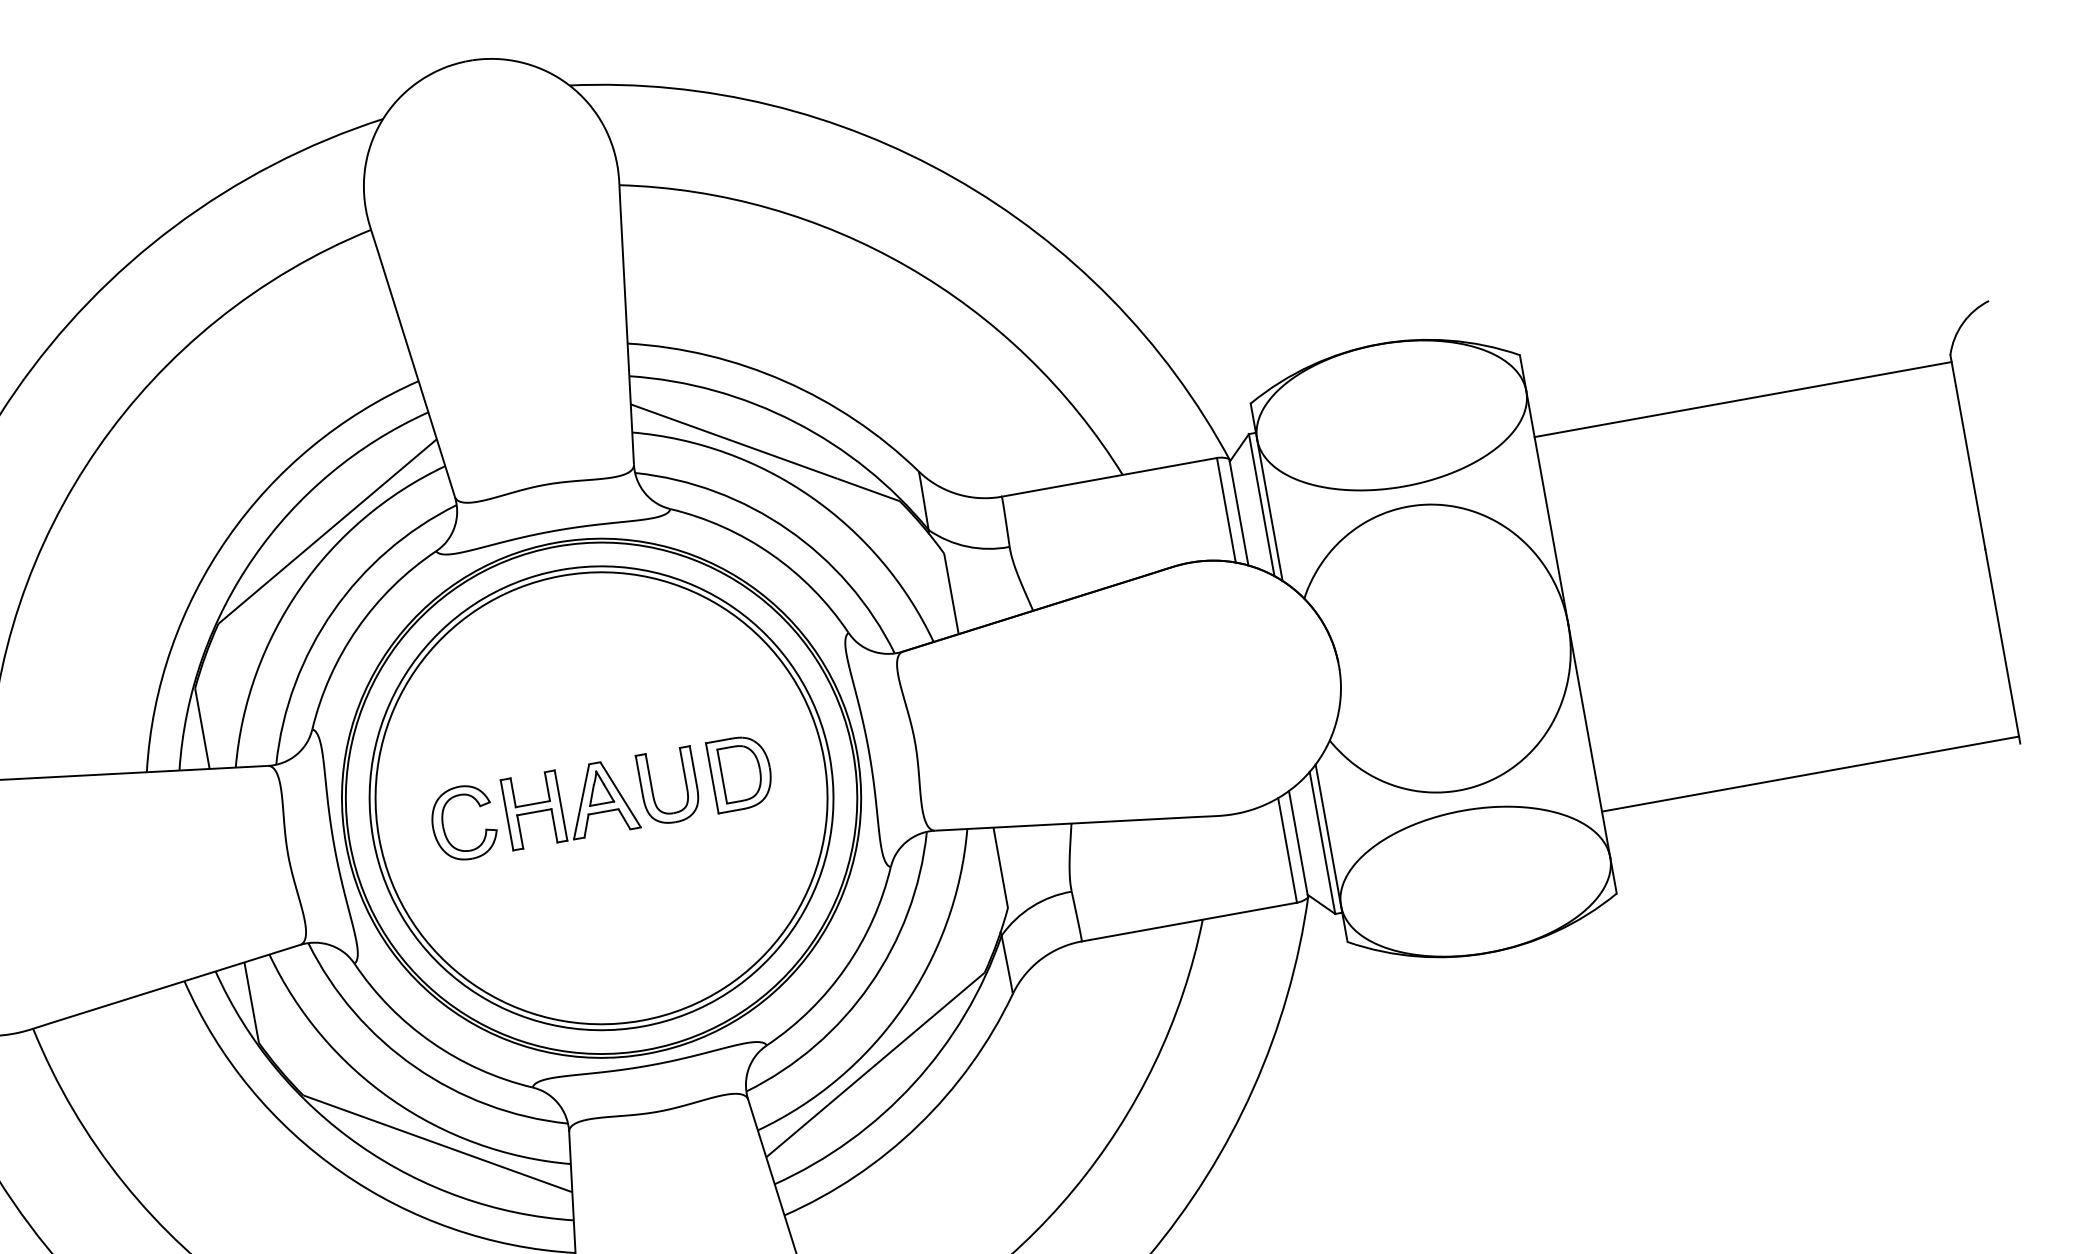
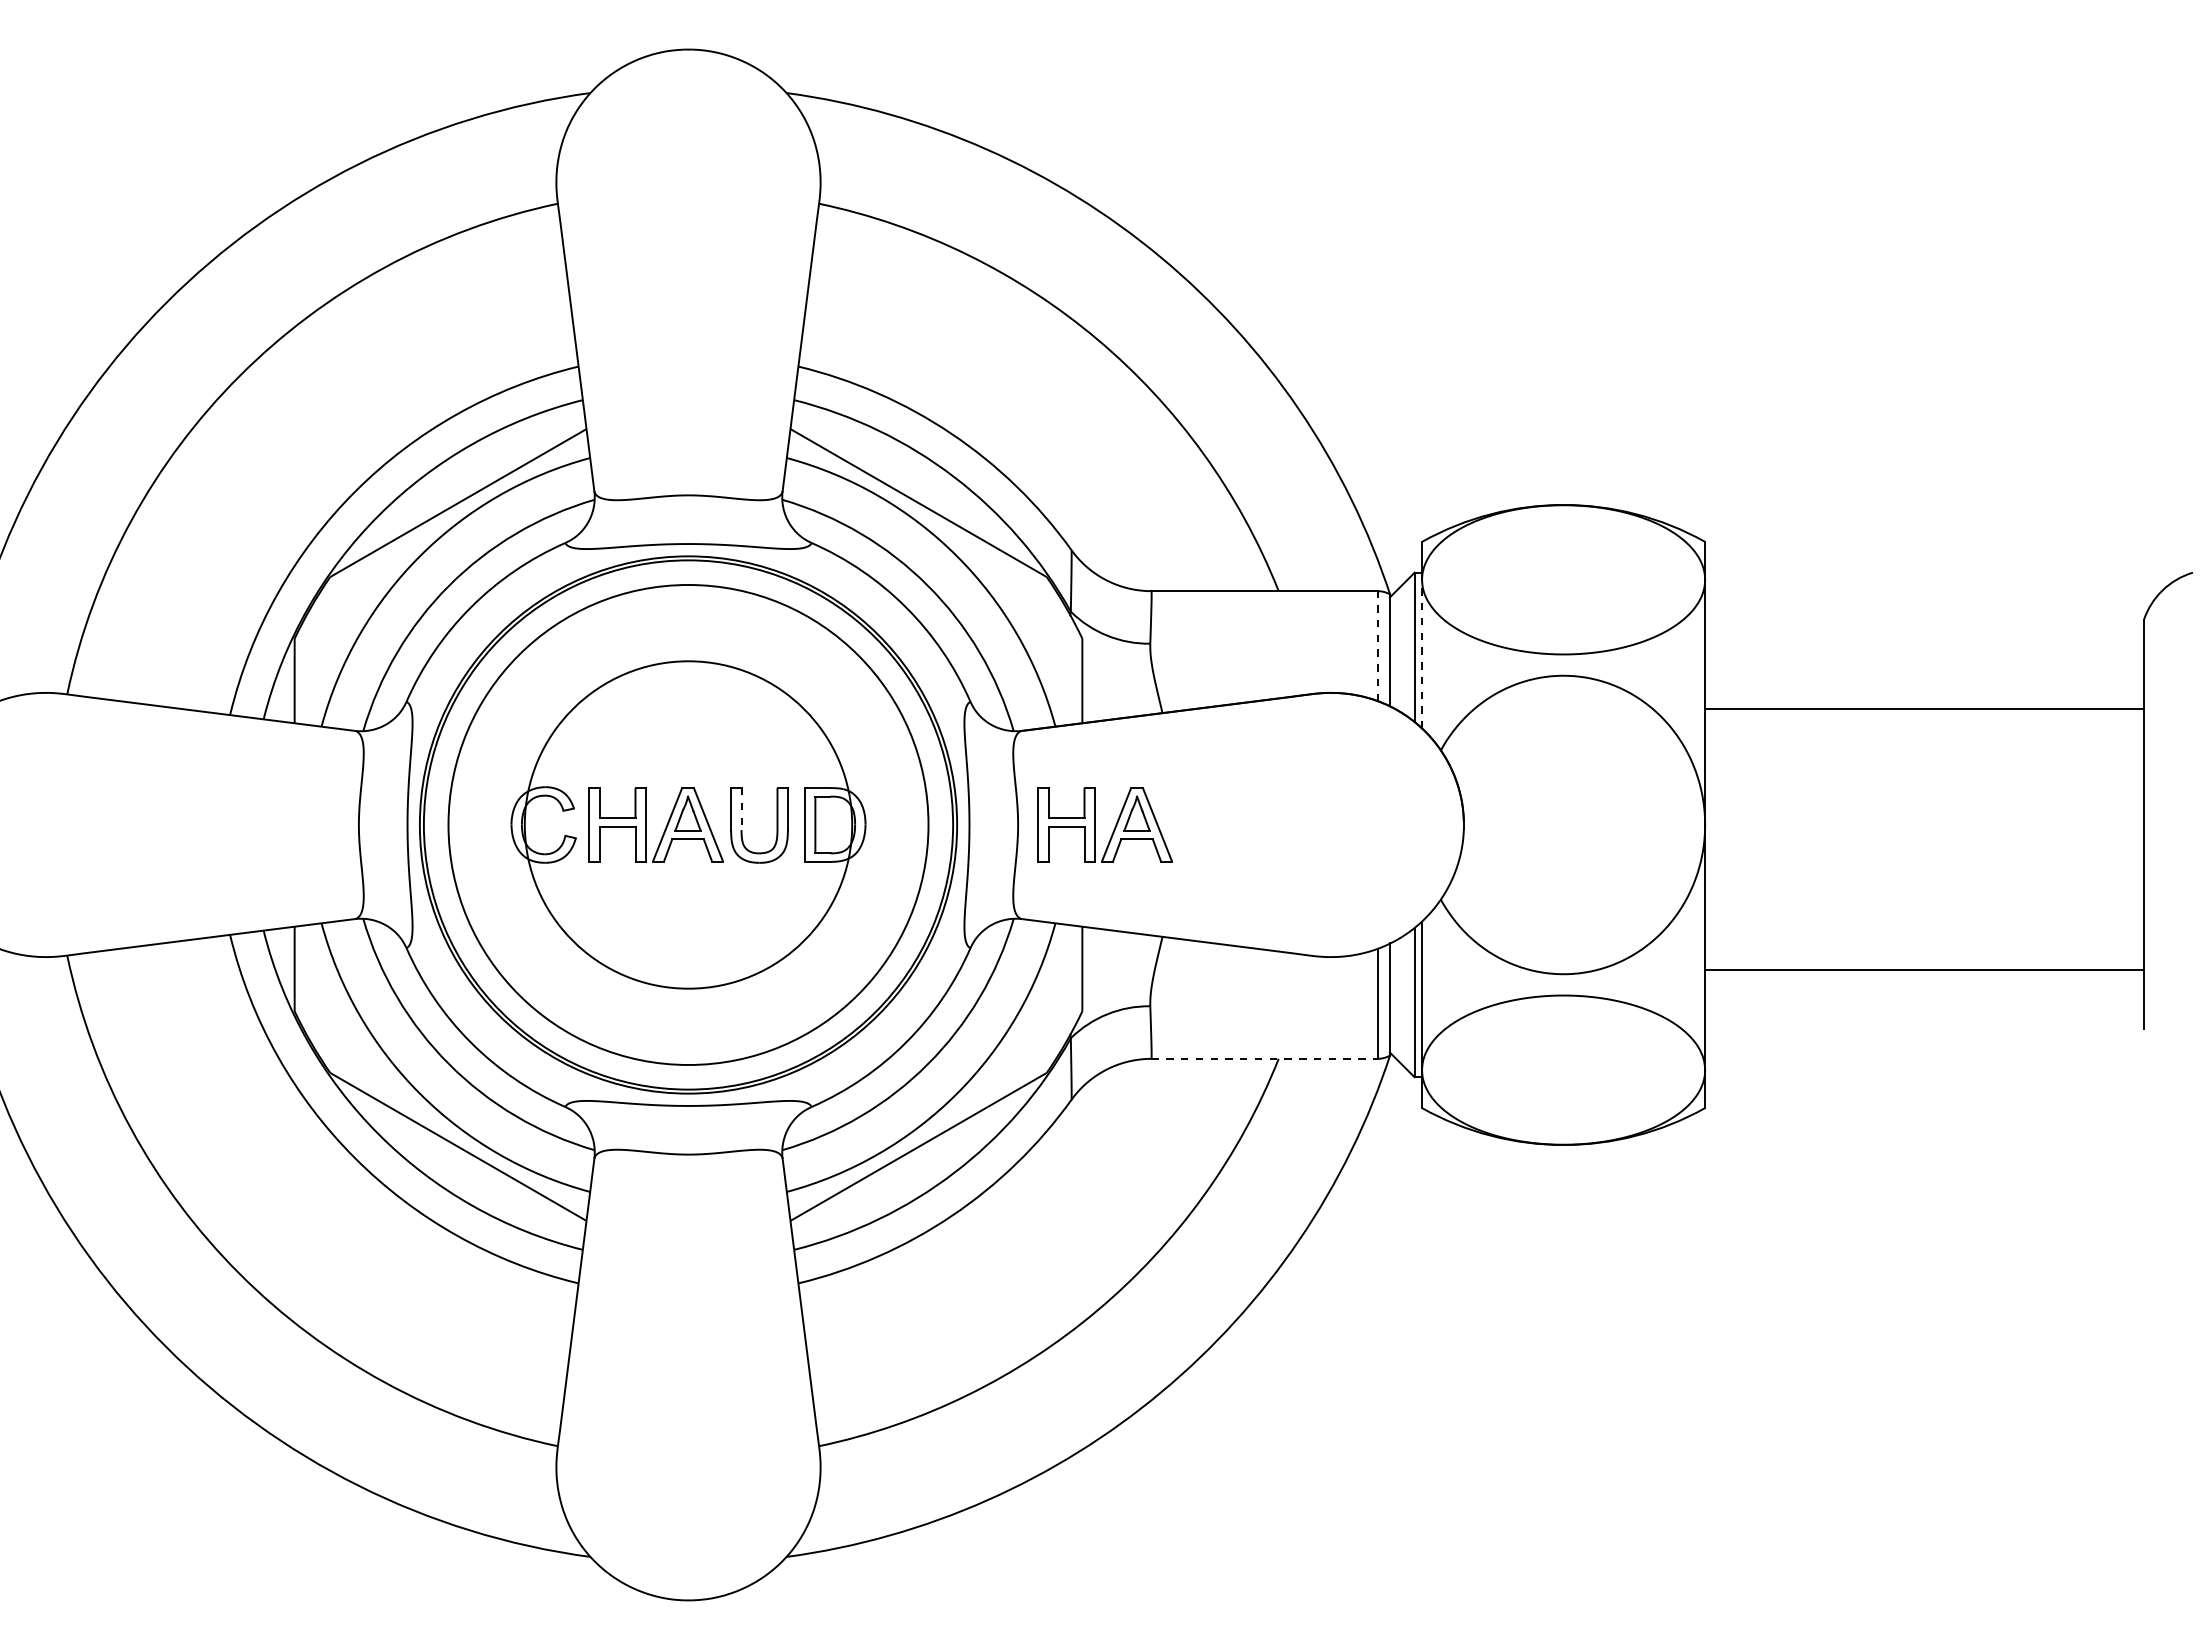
line: (1743, 399) -> (1924, 709), moved
line: (1270, 509) -> (1422, 653), solid -> dashed
line: (1226, 510) -> (1377, 646), solid -> dashed
part: (988, 728) -> (1095, 824), added
line: (1810, 773) -> (1924, 969), moved
line: (649, 774) -> (741, 809), solid -> dashed
circle: (601, 797) -> (688, 824), size x0.7
line: (1190, 921) -> (1265, 1058), solid -> dashed

